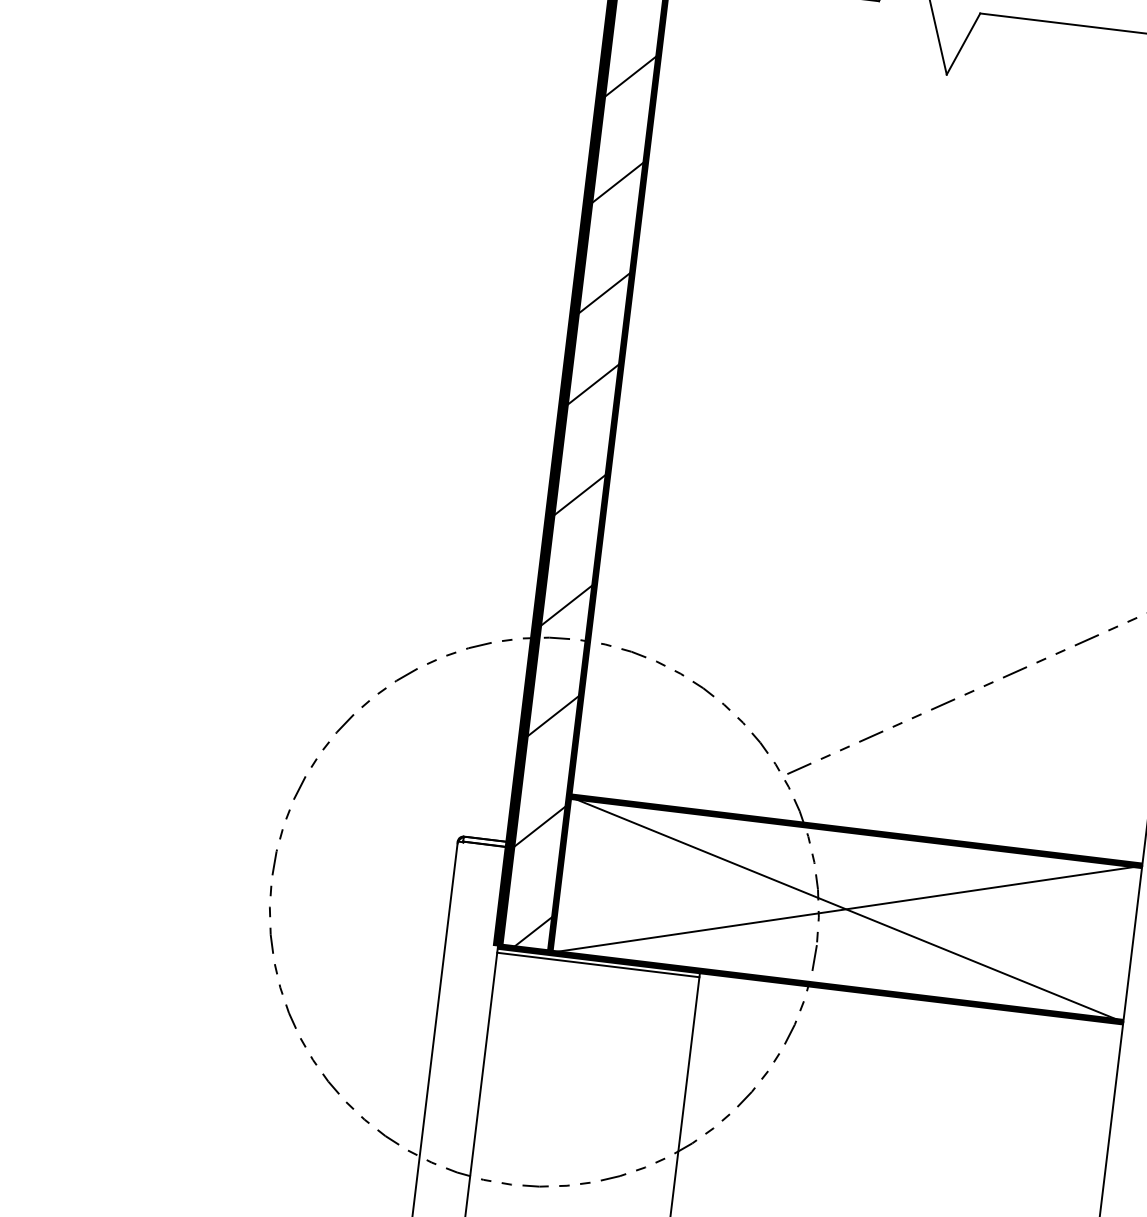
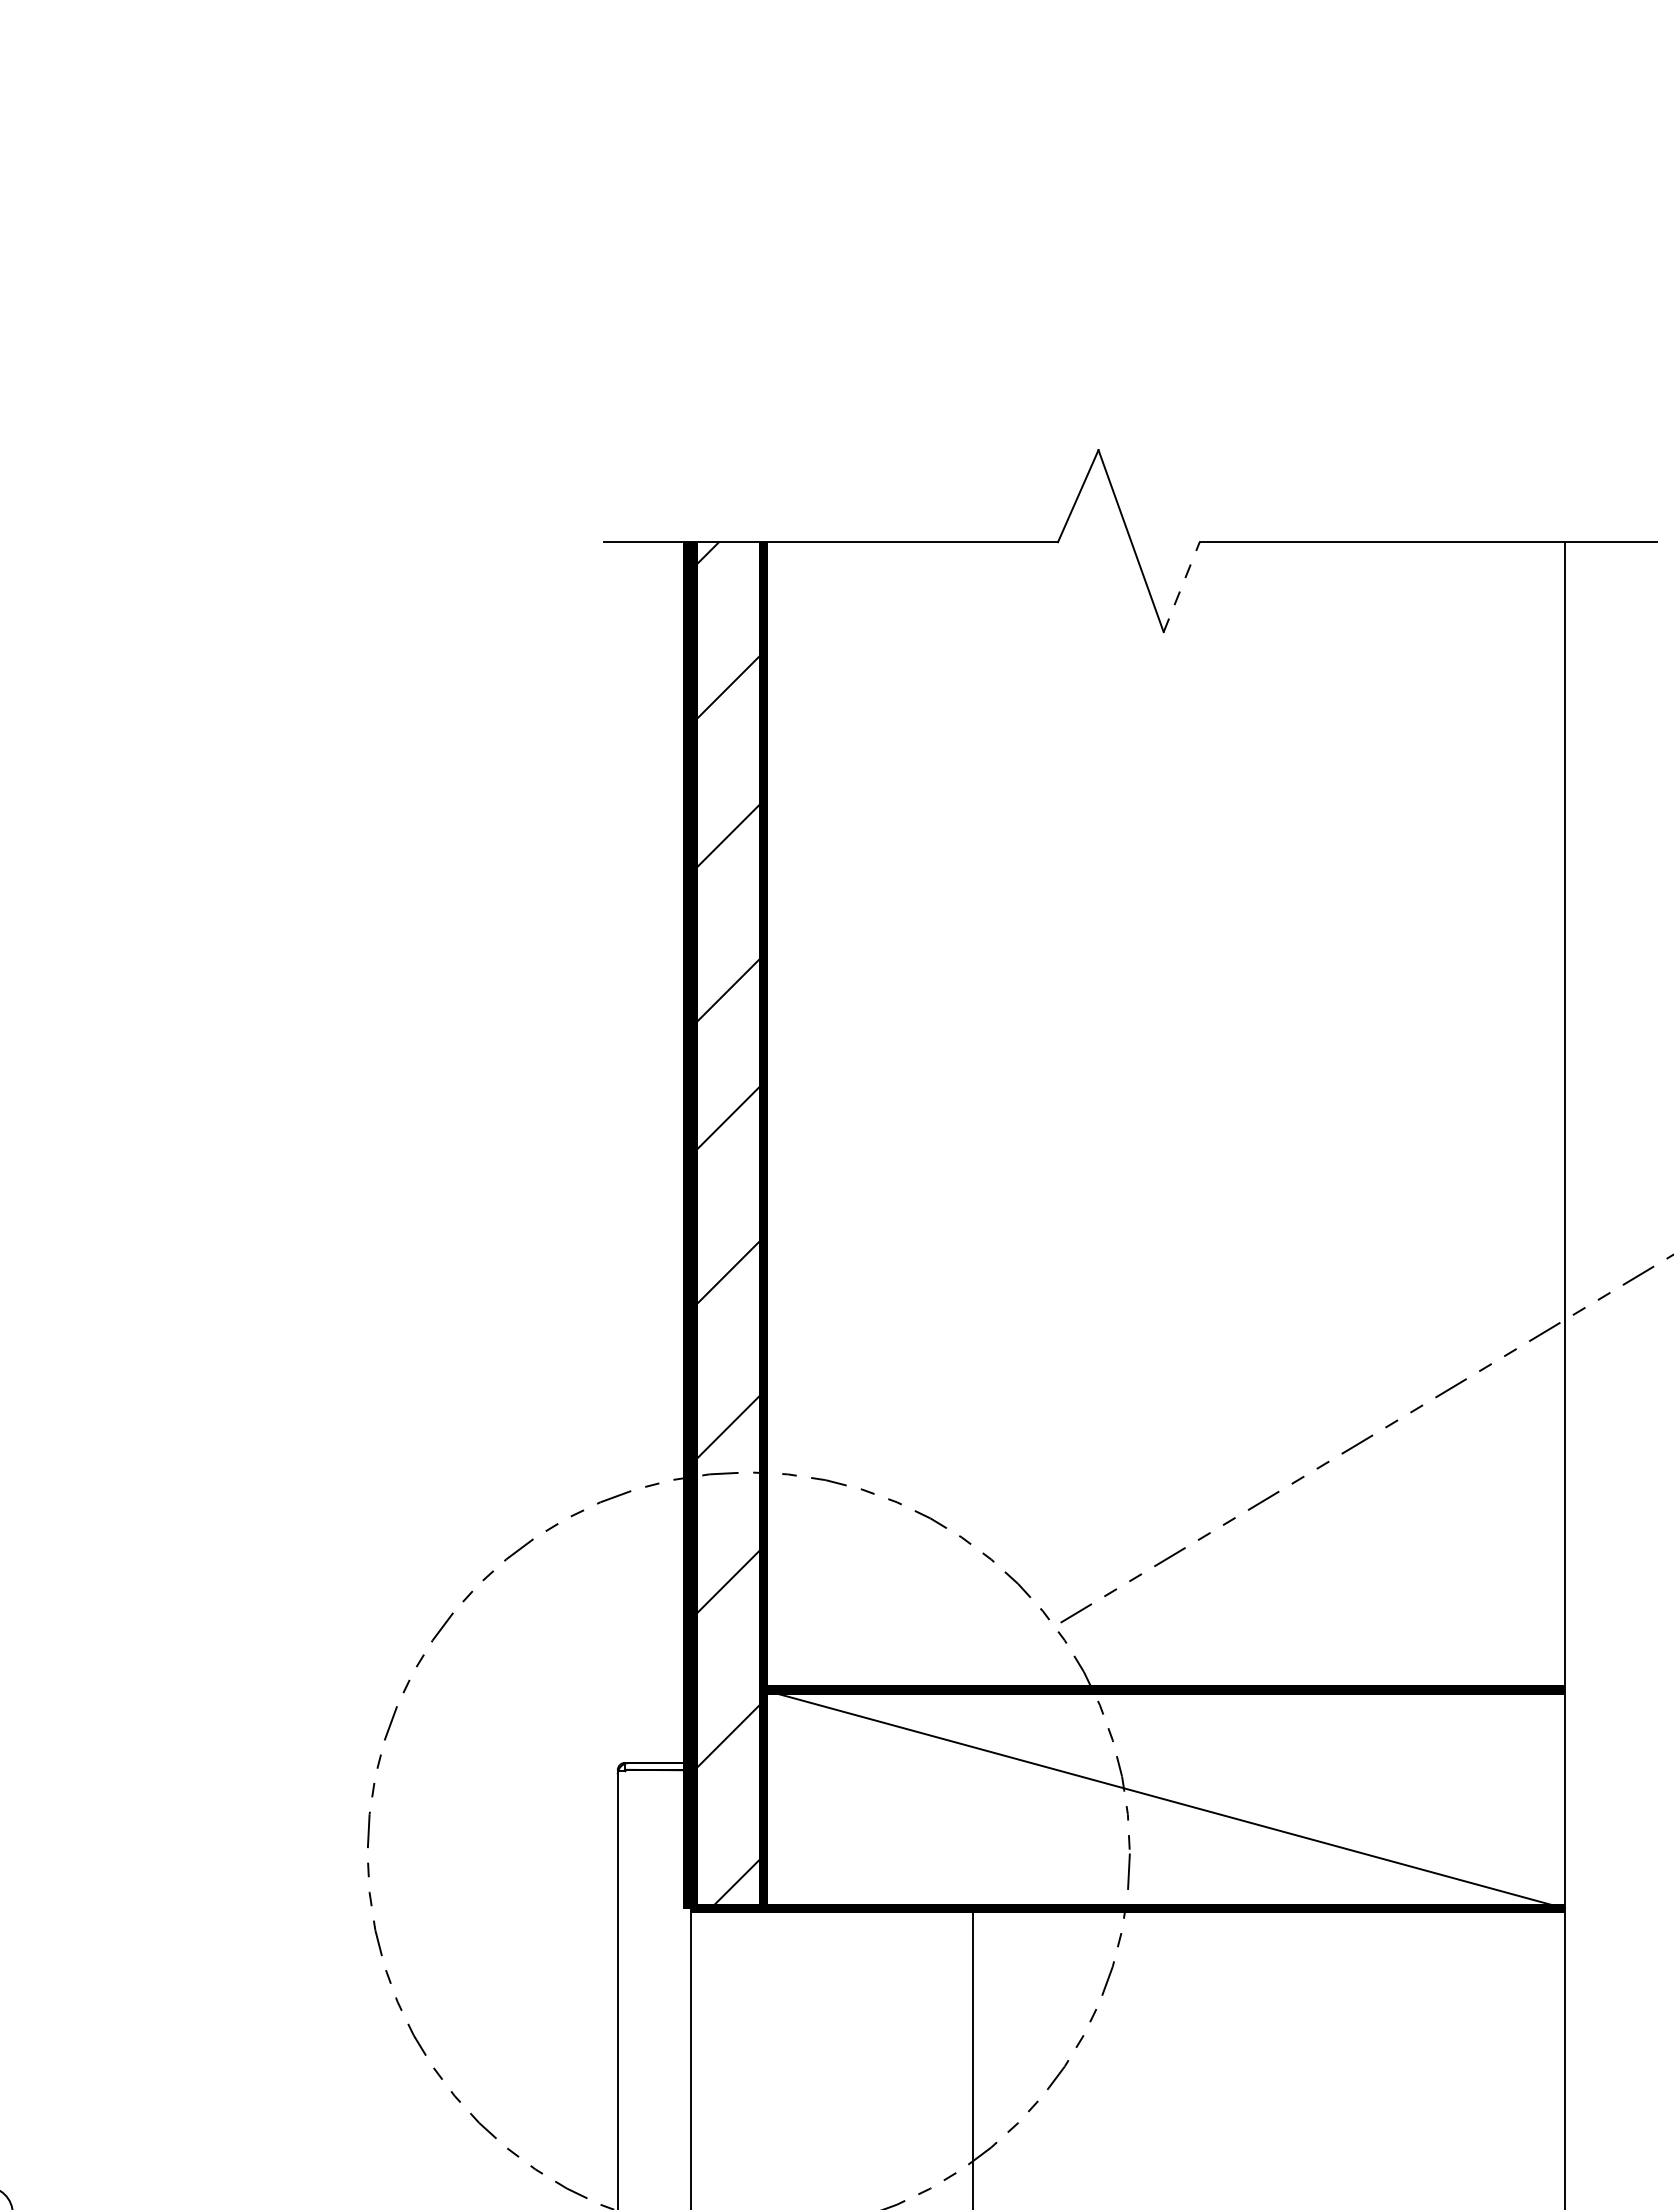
line: (963, 43) -> (1181, 586), solid -> dashed
line: (846, 908) -> (1164, 1798), removed
line: (597, 965) -> (831, 1917), removed

